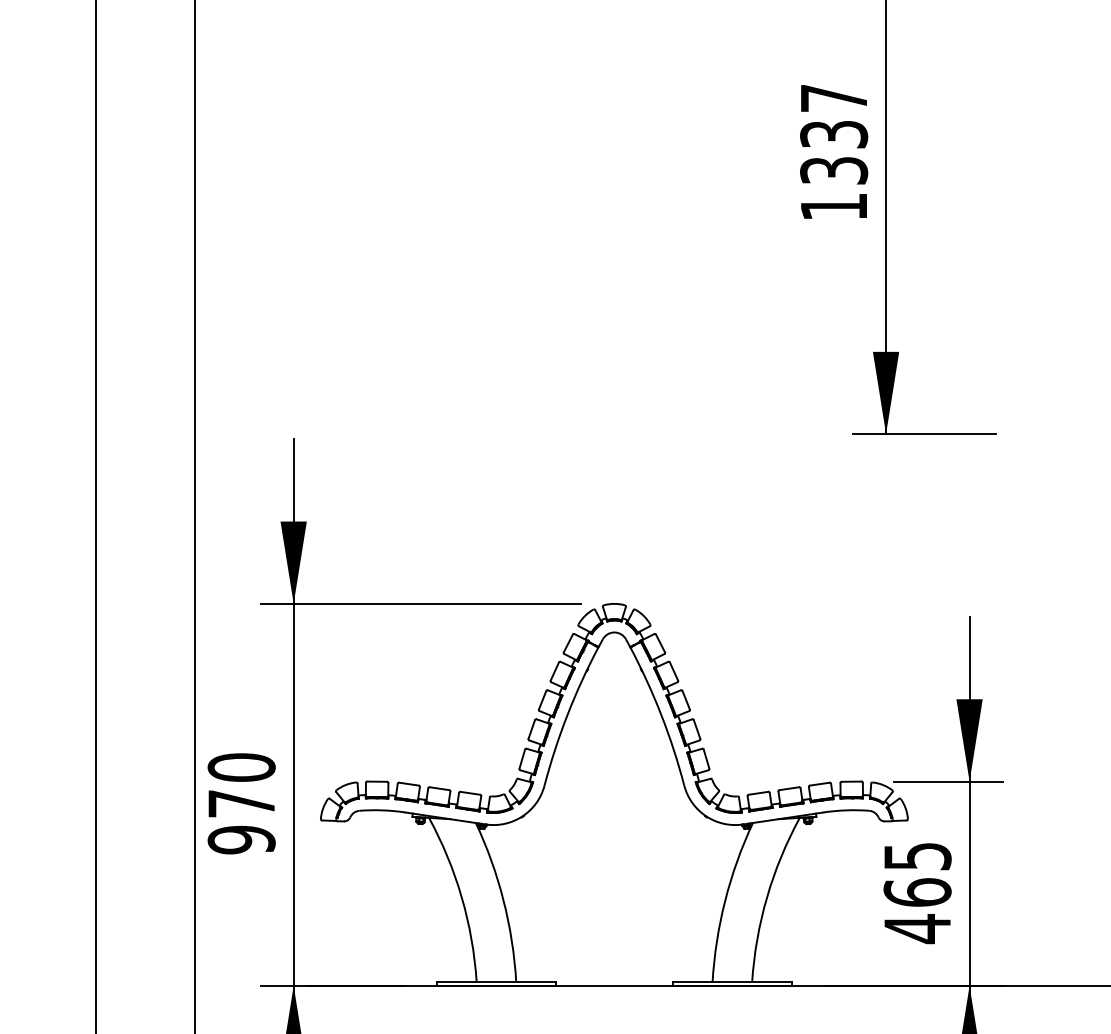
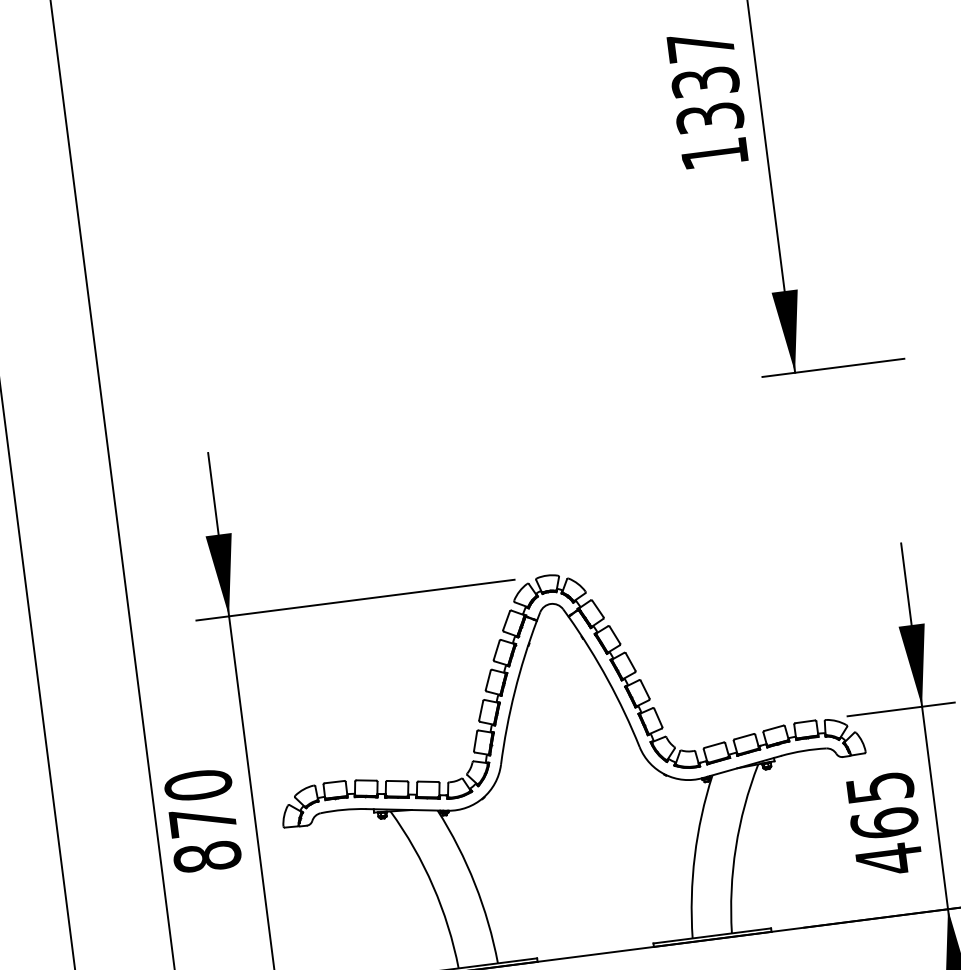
text: (241, 839) -> (207, 856), 970 -> 870

